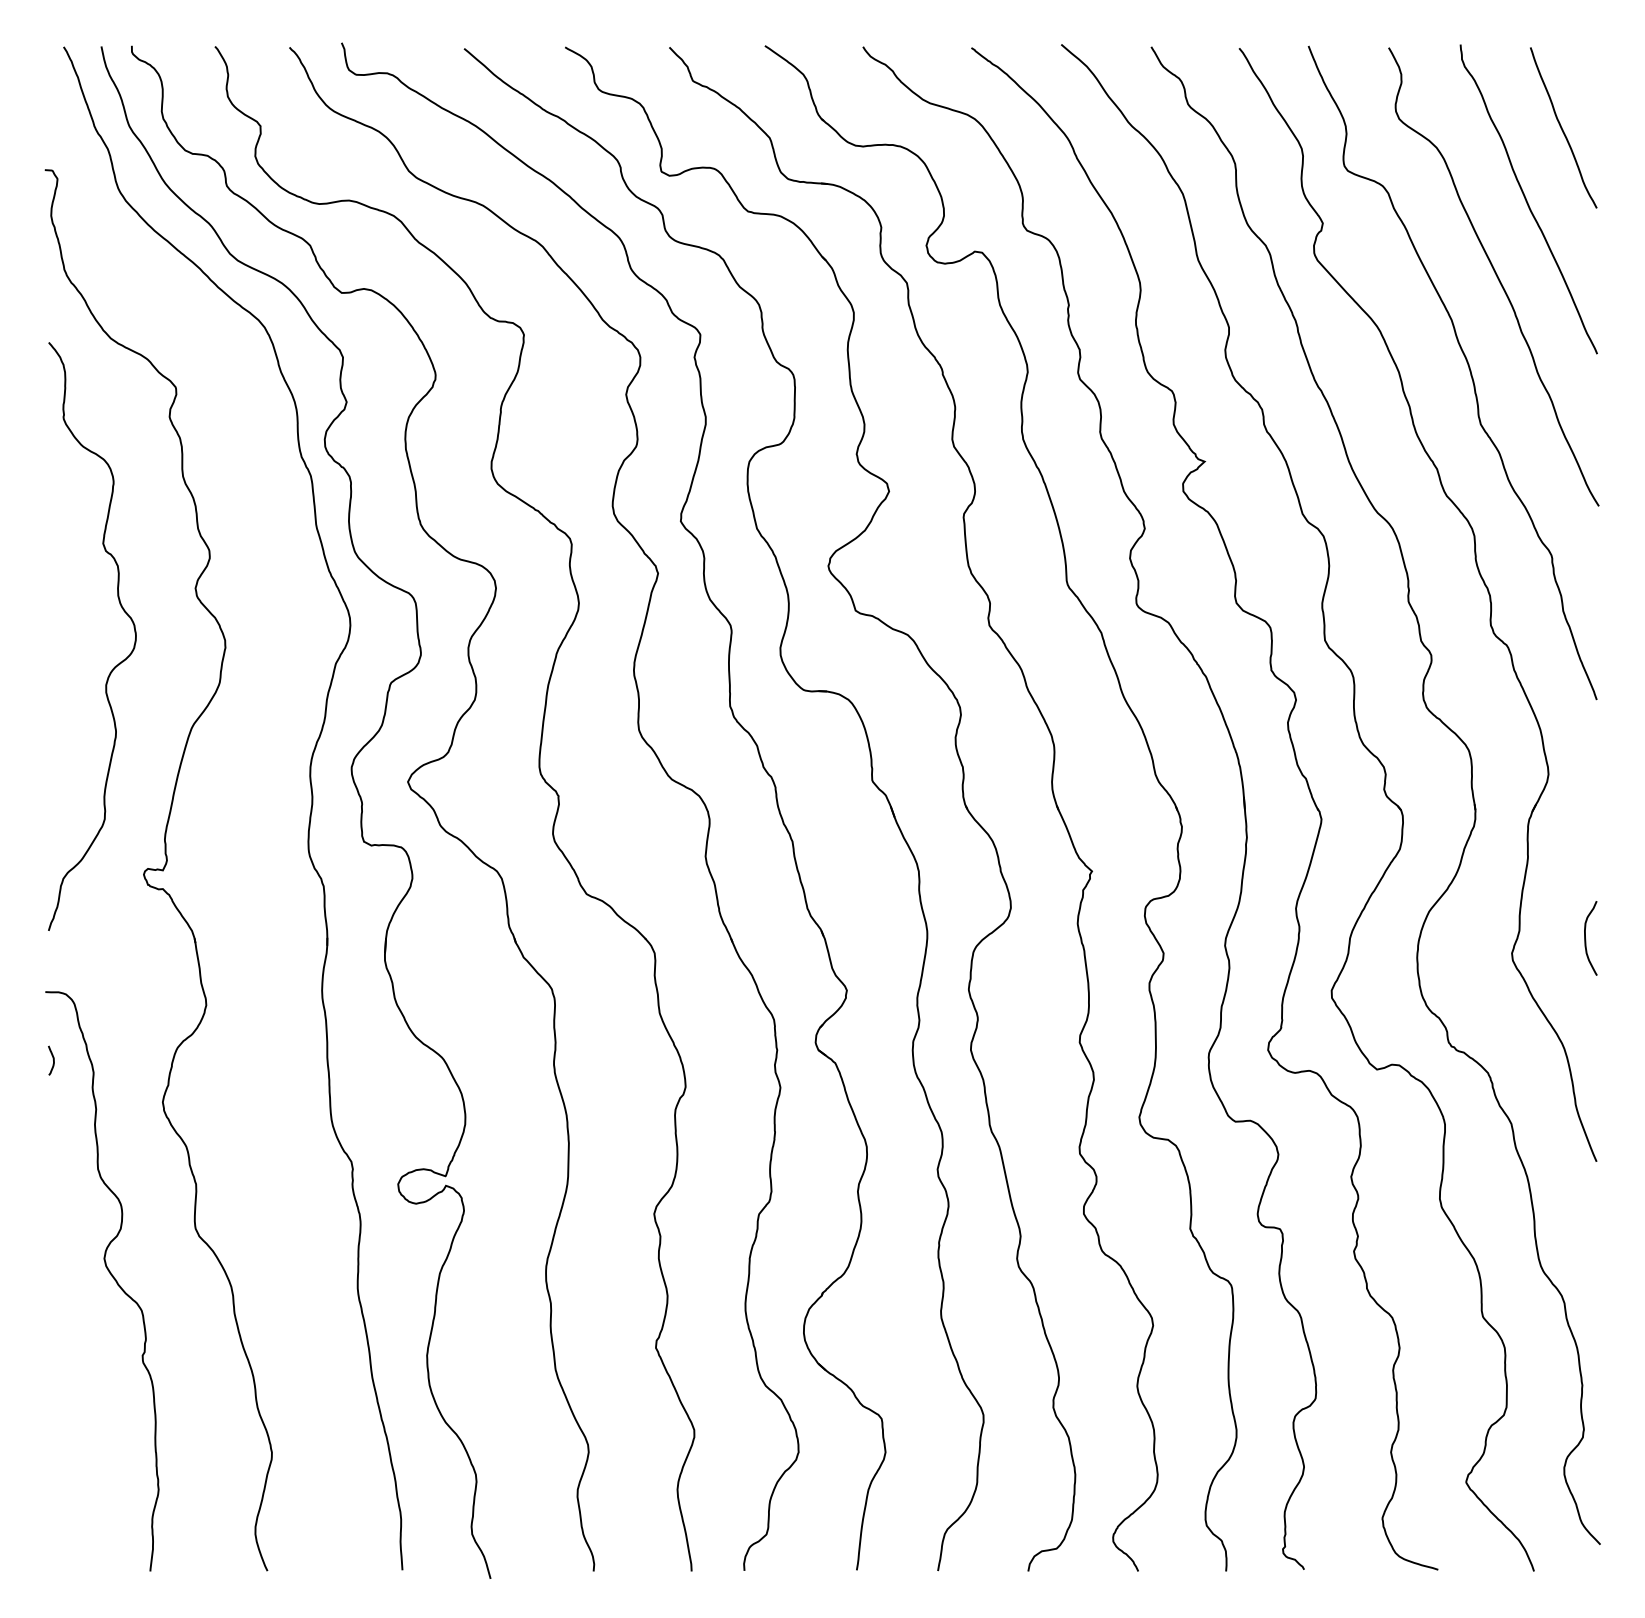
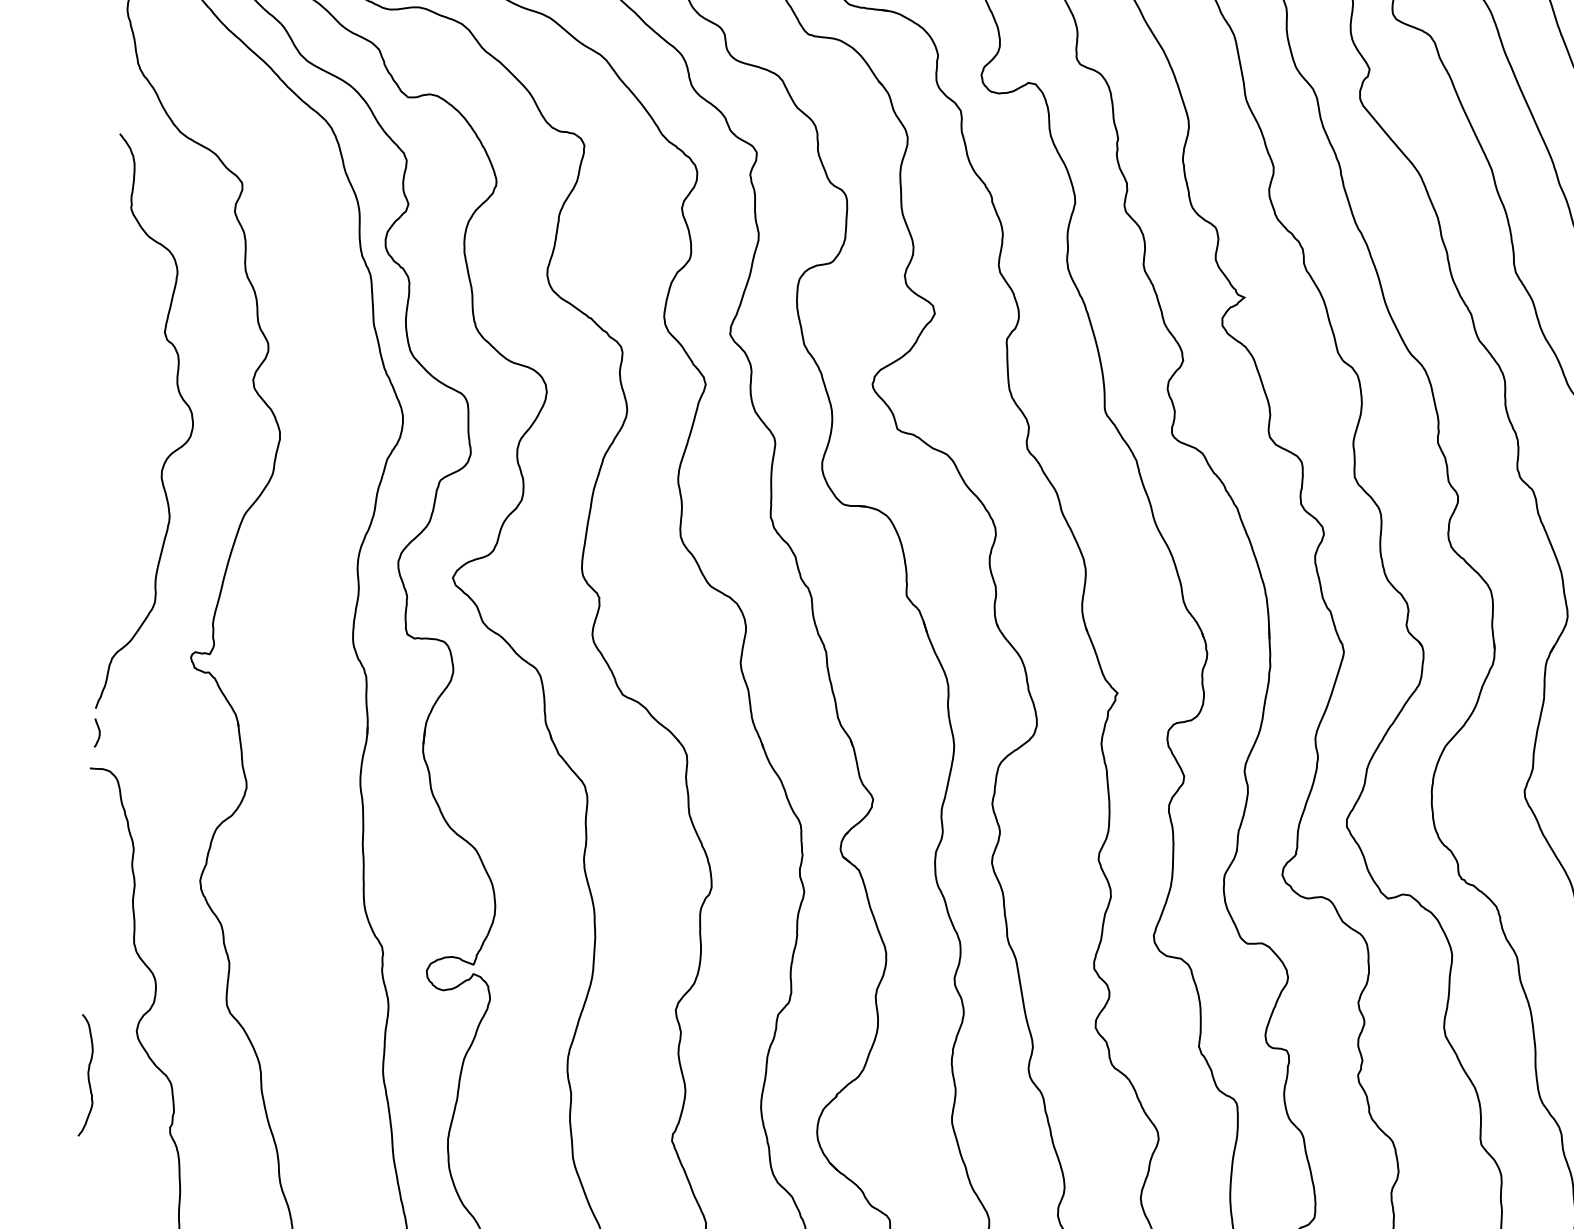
curve: (53, 1060) -> (99, 732), moved
curve: (56, 1305) -> (87, 1075), added

